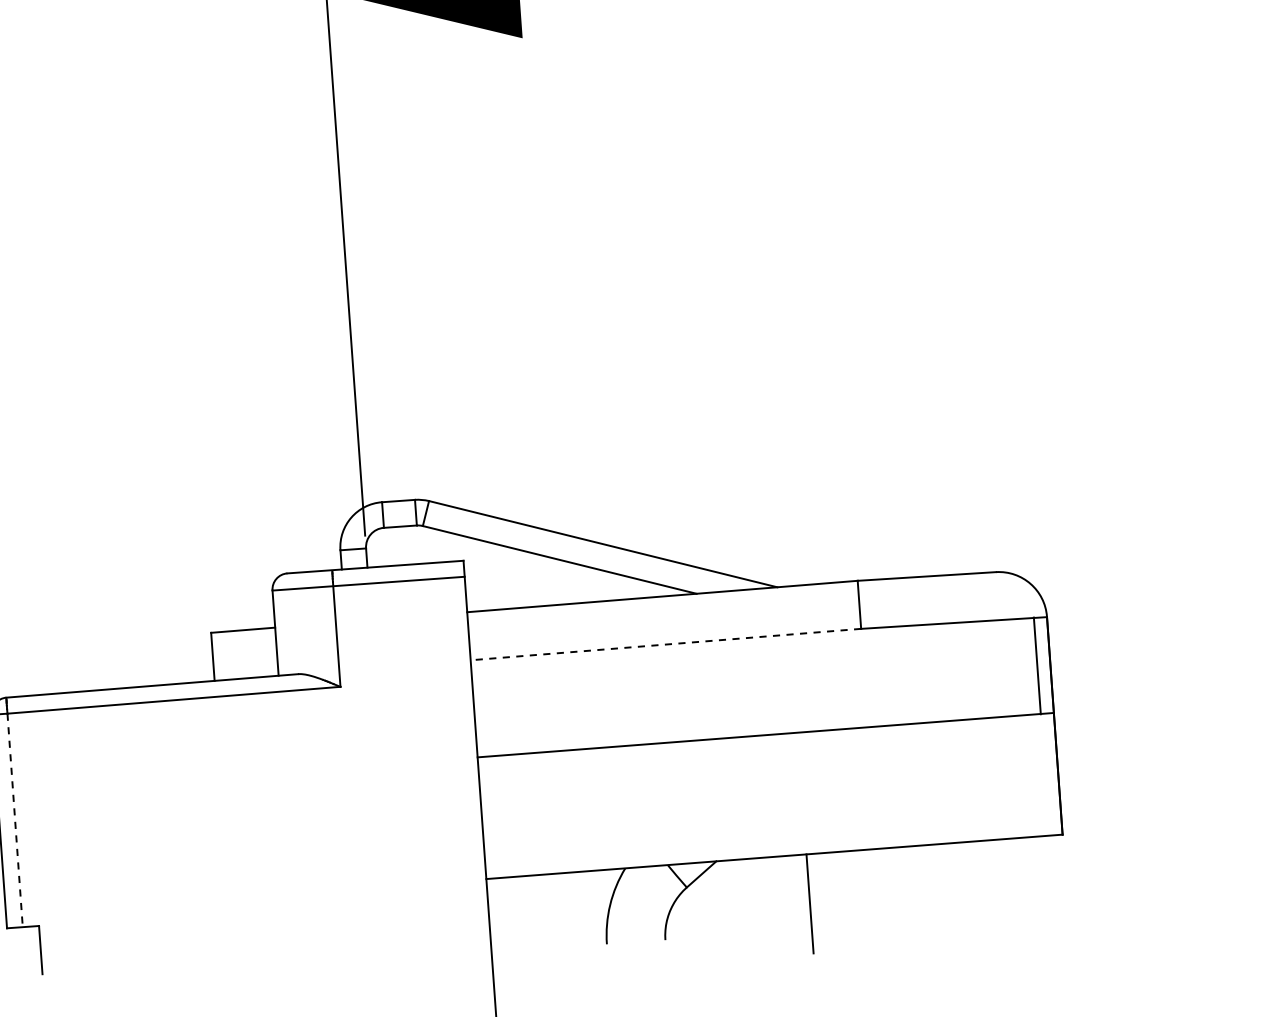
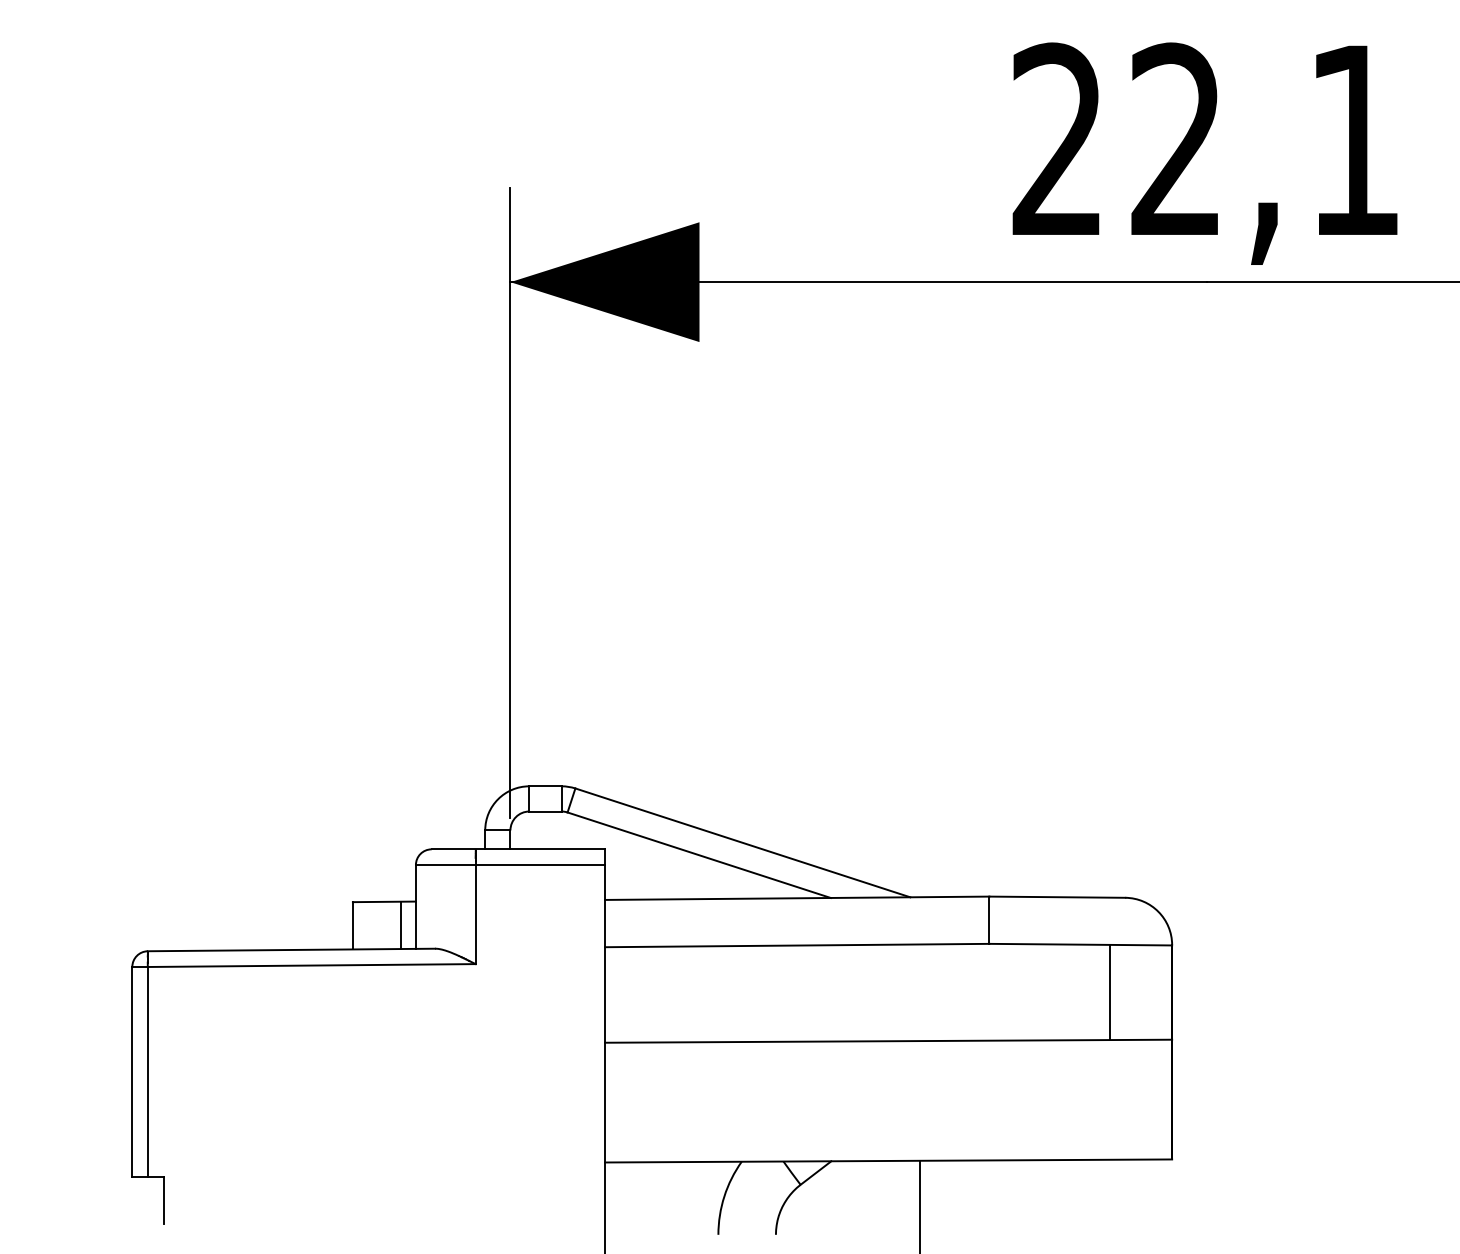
line: (665, 644) -> (796, 945), dashed -> solid
line: (262, 652) -> (401, 924), added
line: (1037, 665) -> (1110, 992), moved
line: (14, 820) -> (147, 1072), dashed -> solid

